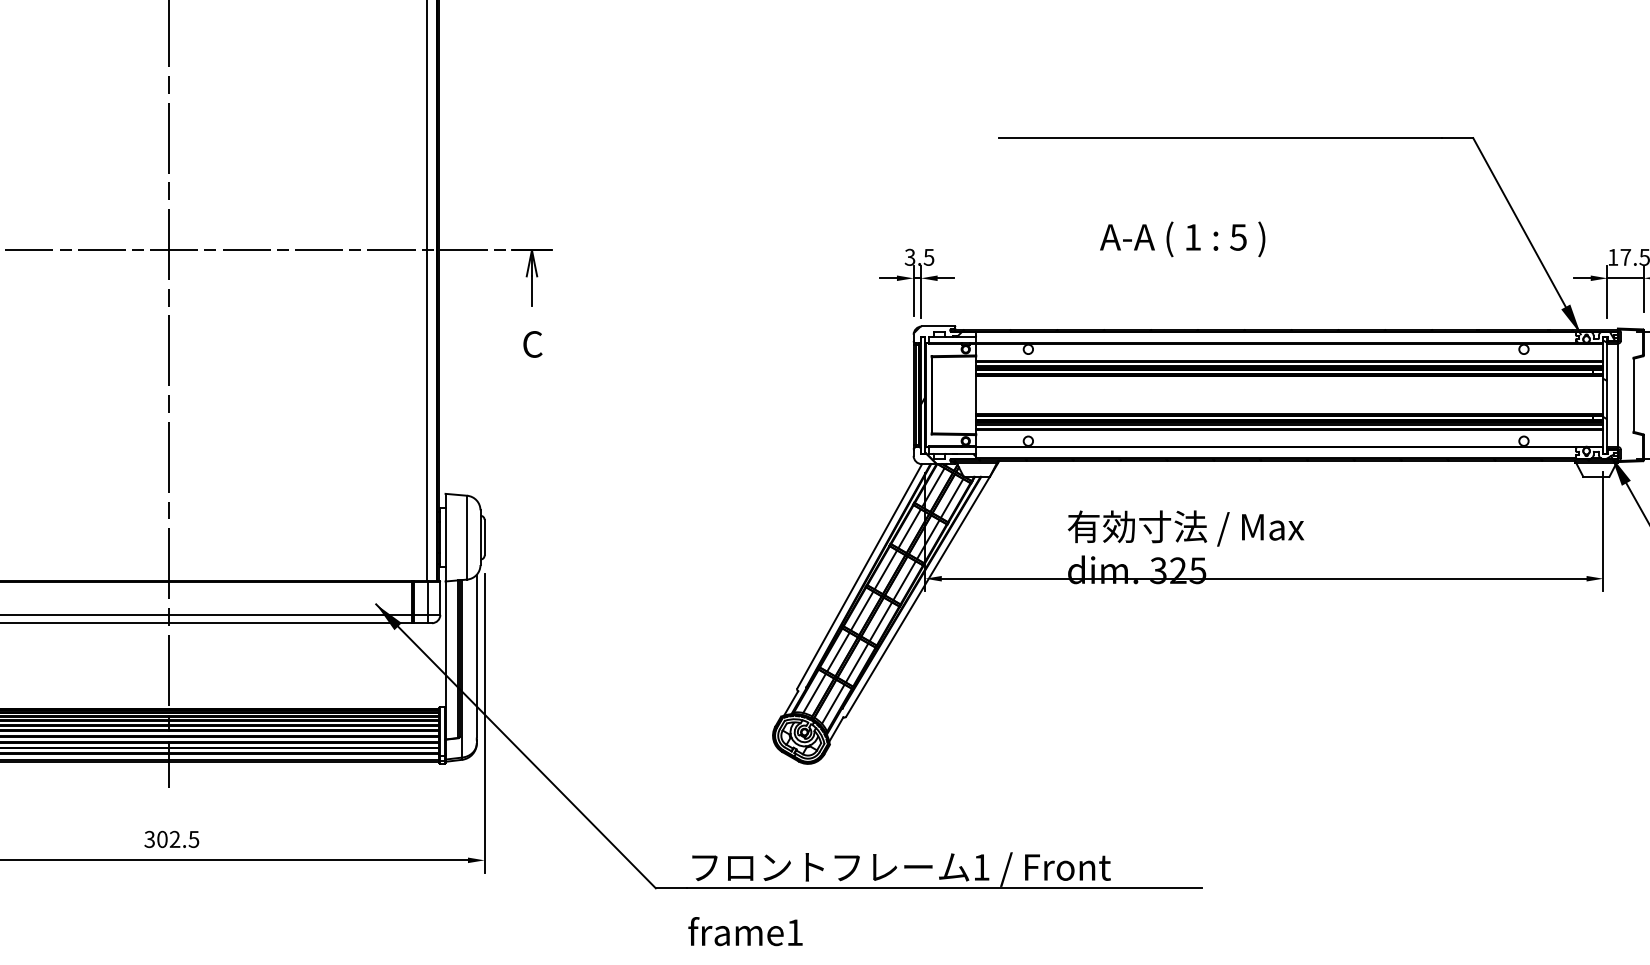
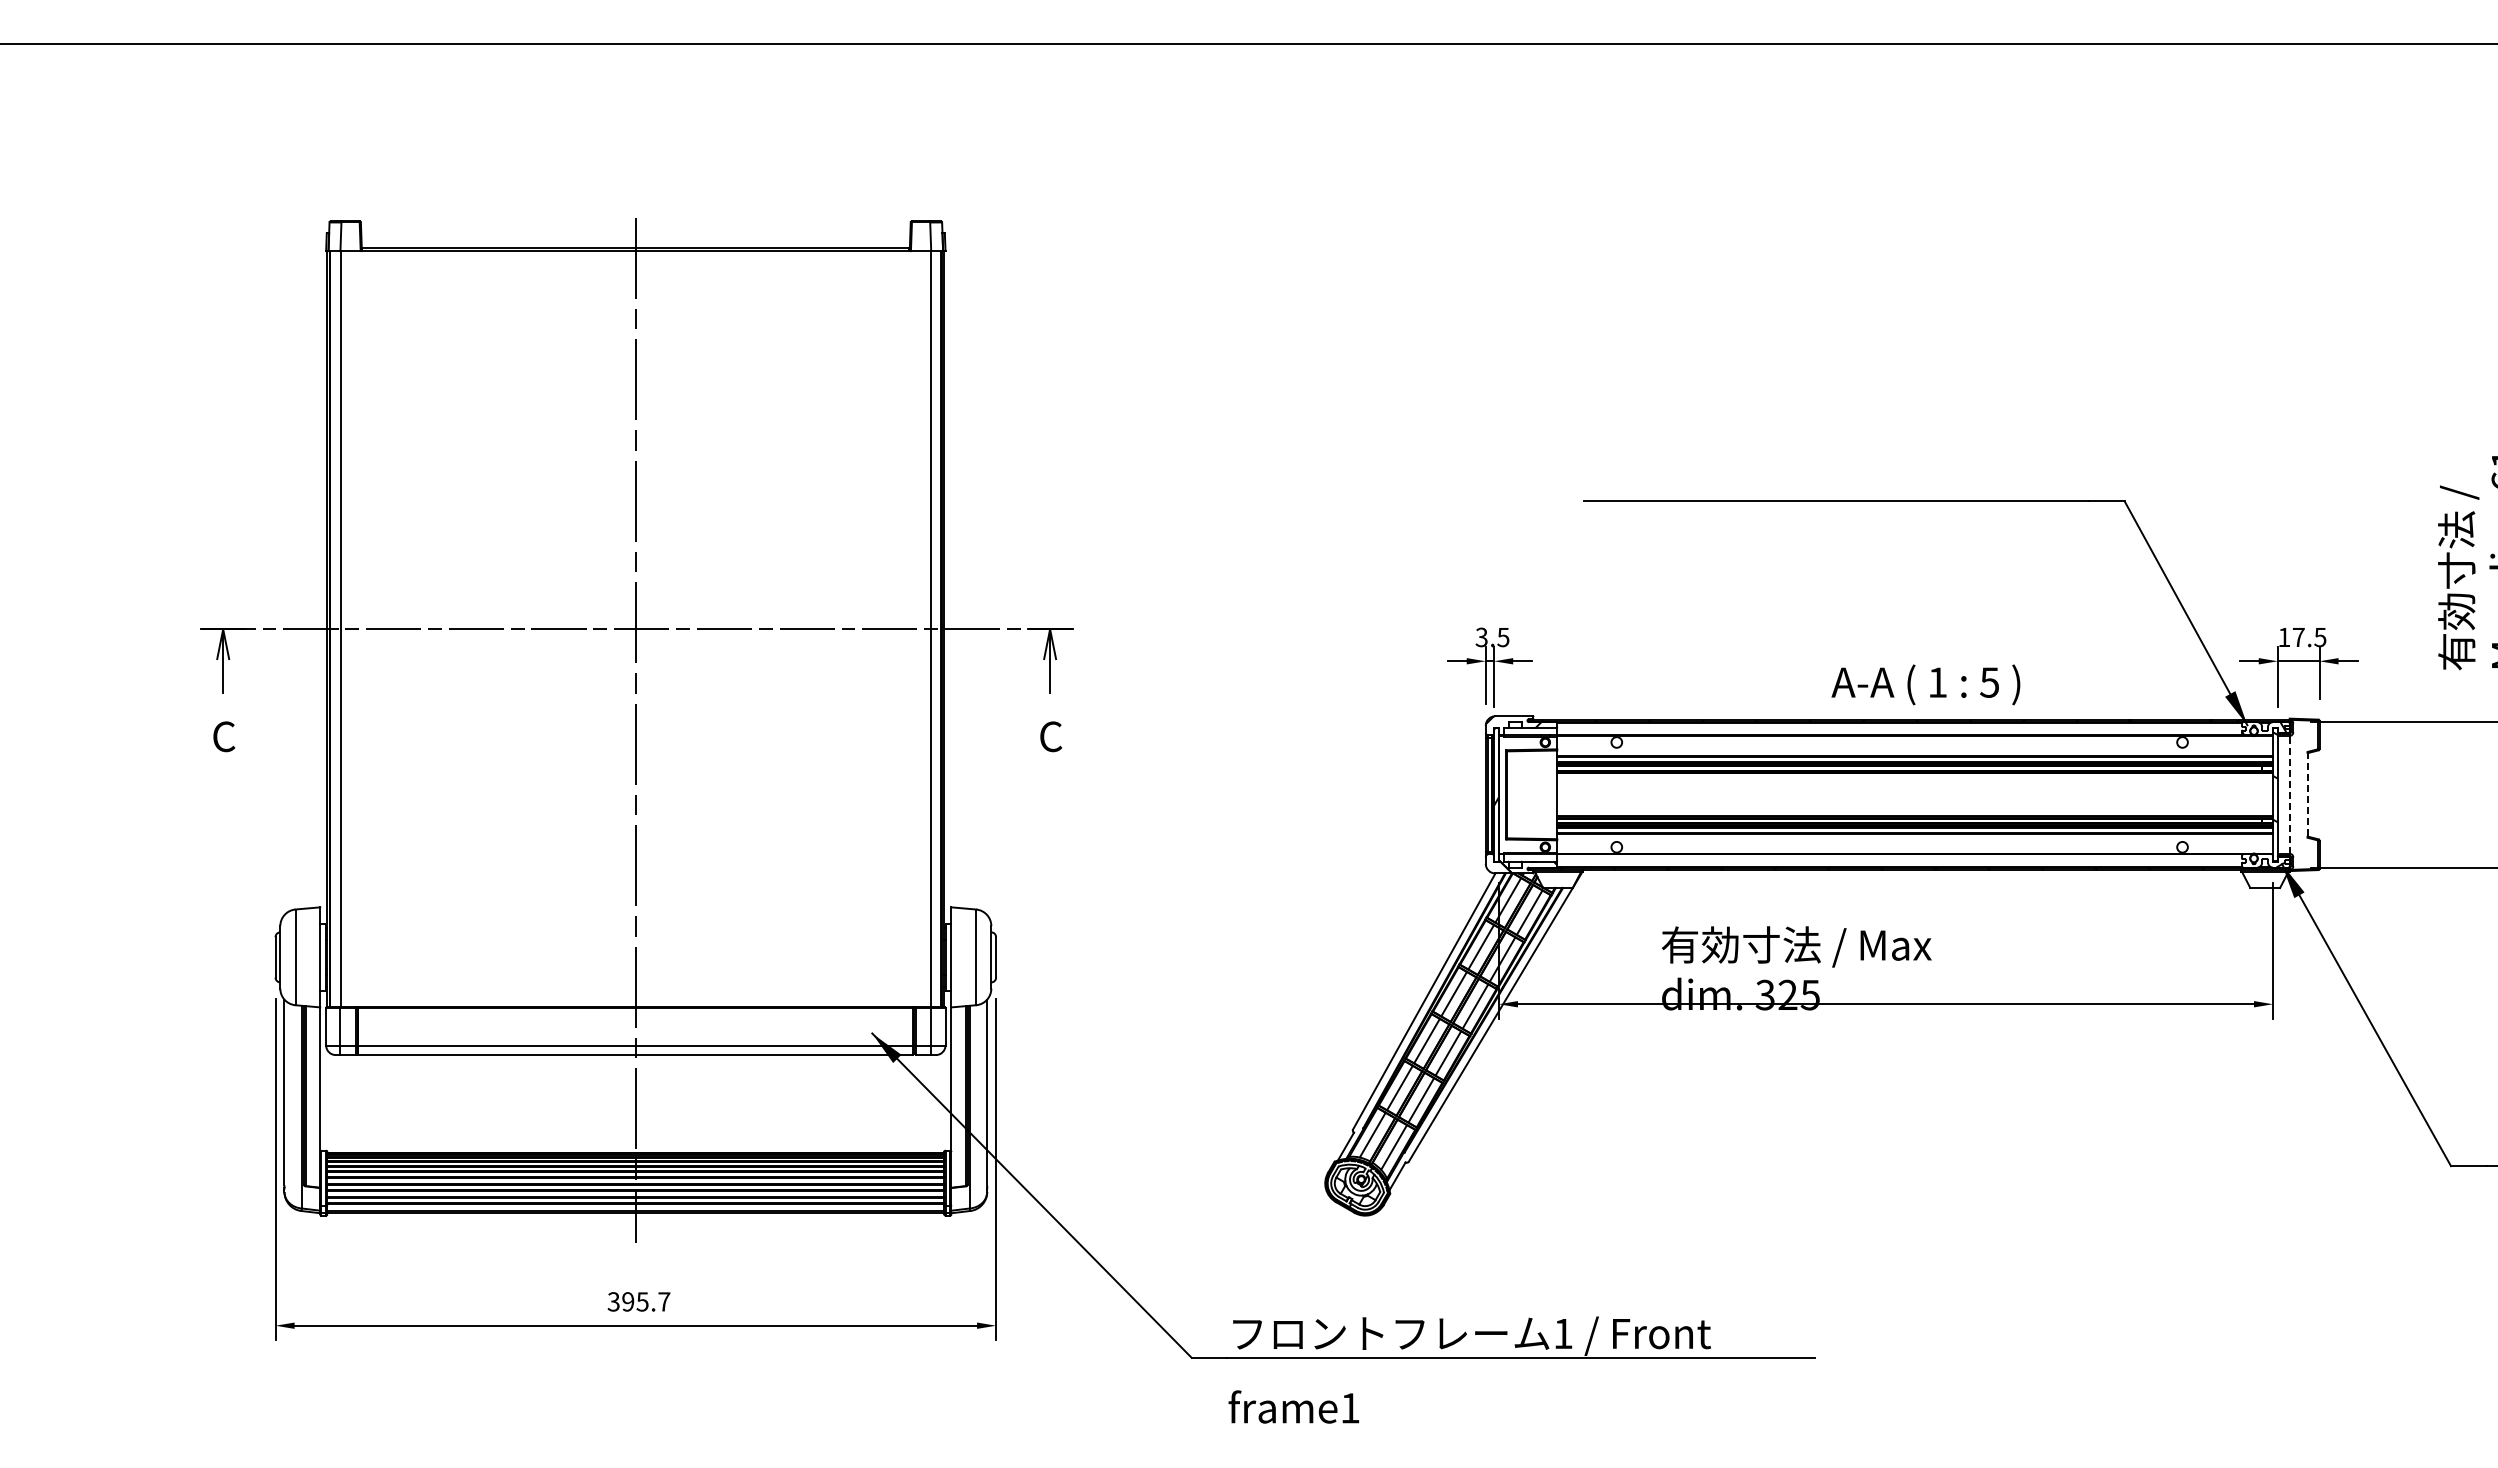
text: (1182, 239) -> (1925, 684), moved
line: (1617, 394) -> (2289, 794), solid -> dashed
line: (1633, 394) -> (2307, 794), solid -> dashed
text: (178, 839) -> (646, 1301), 302.5 -> 395.7

